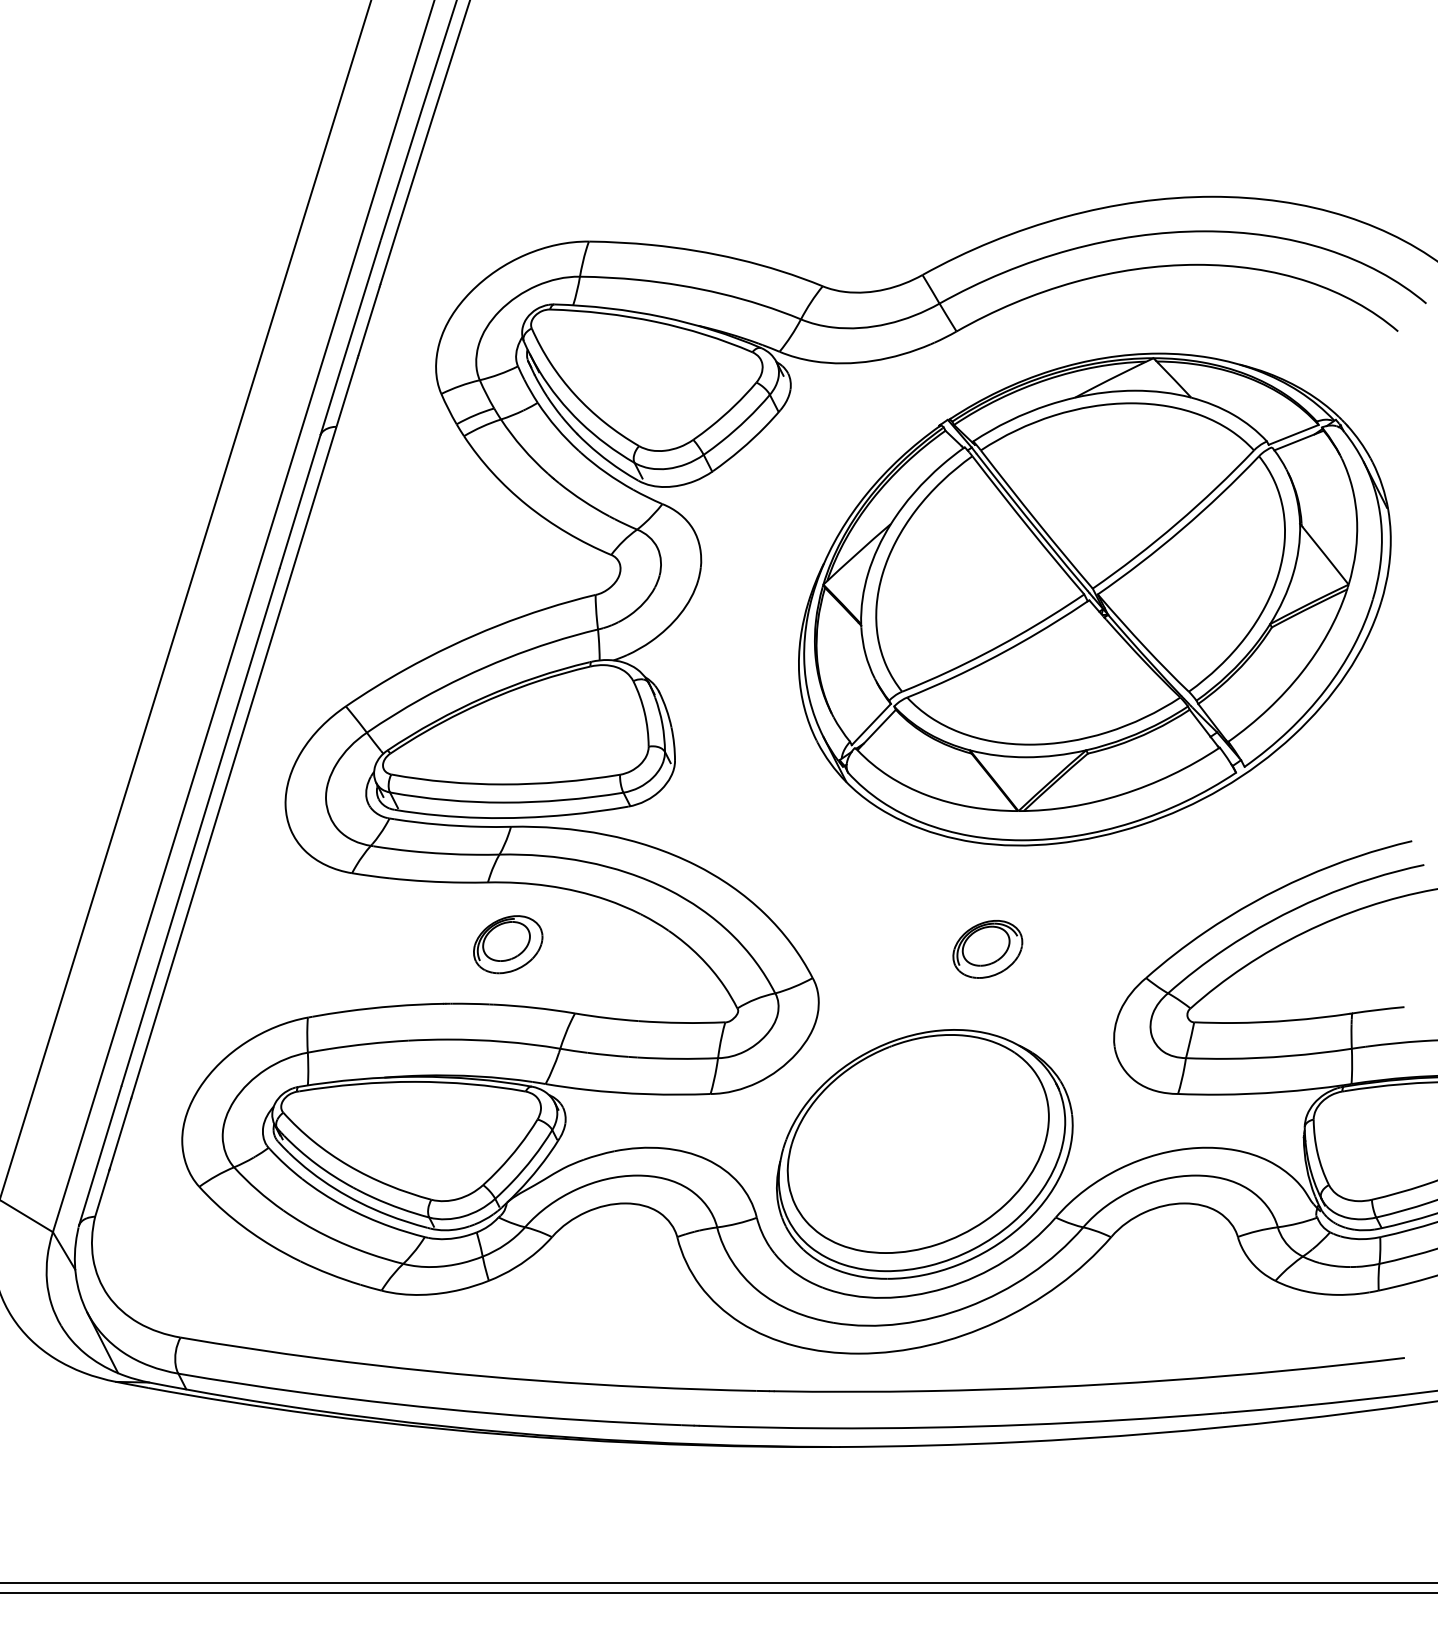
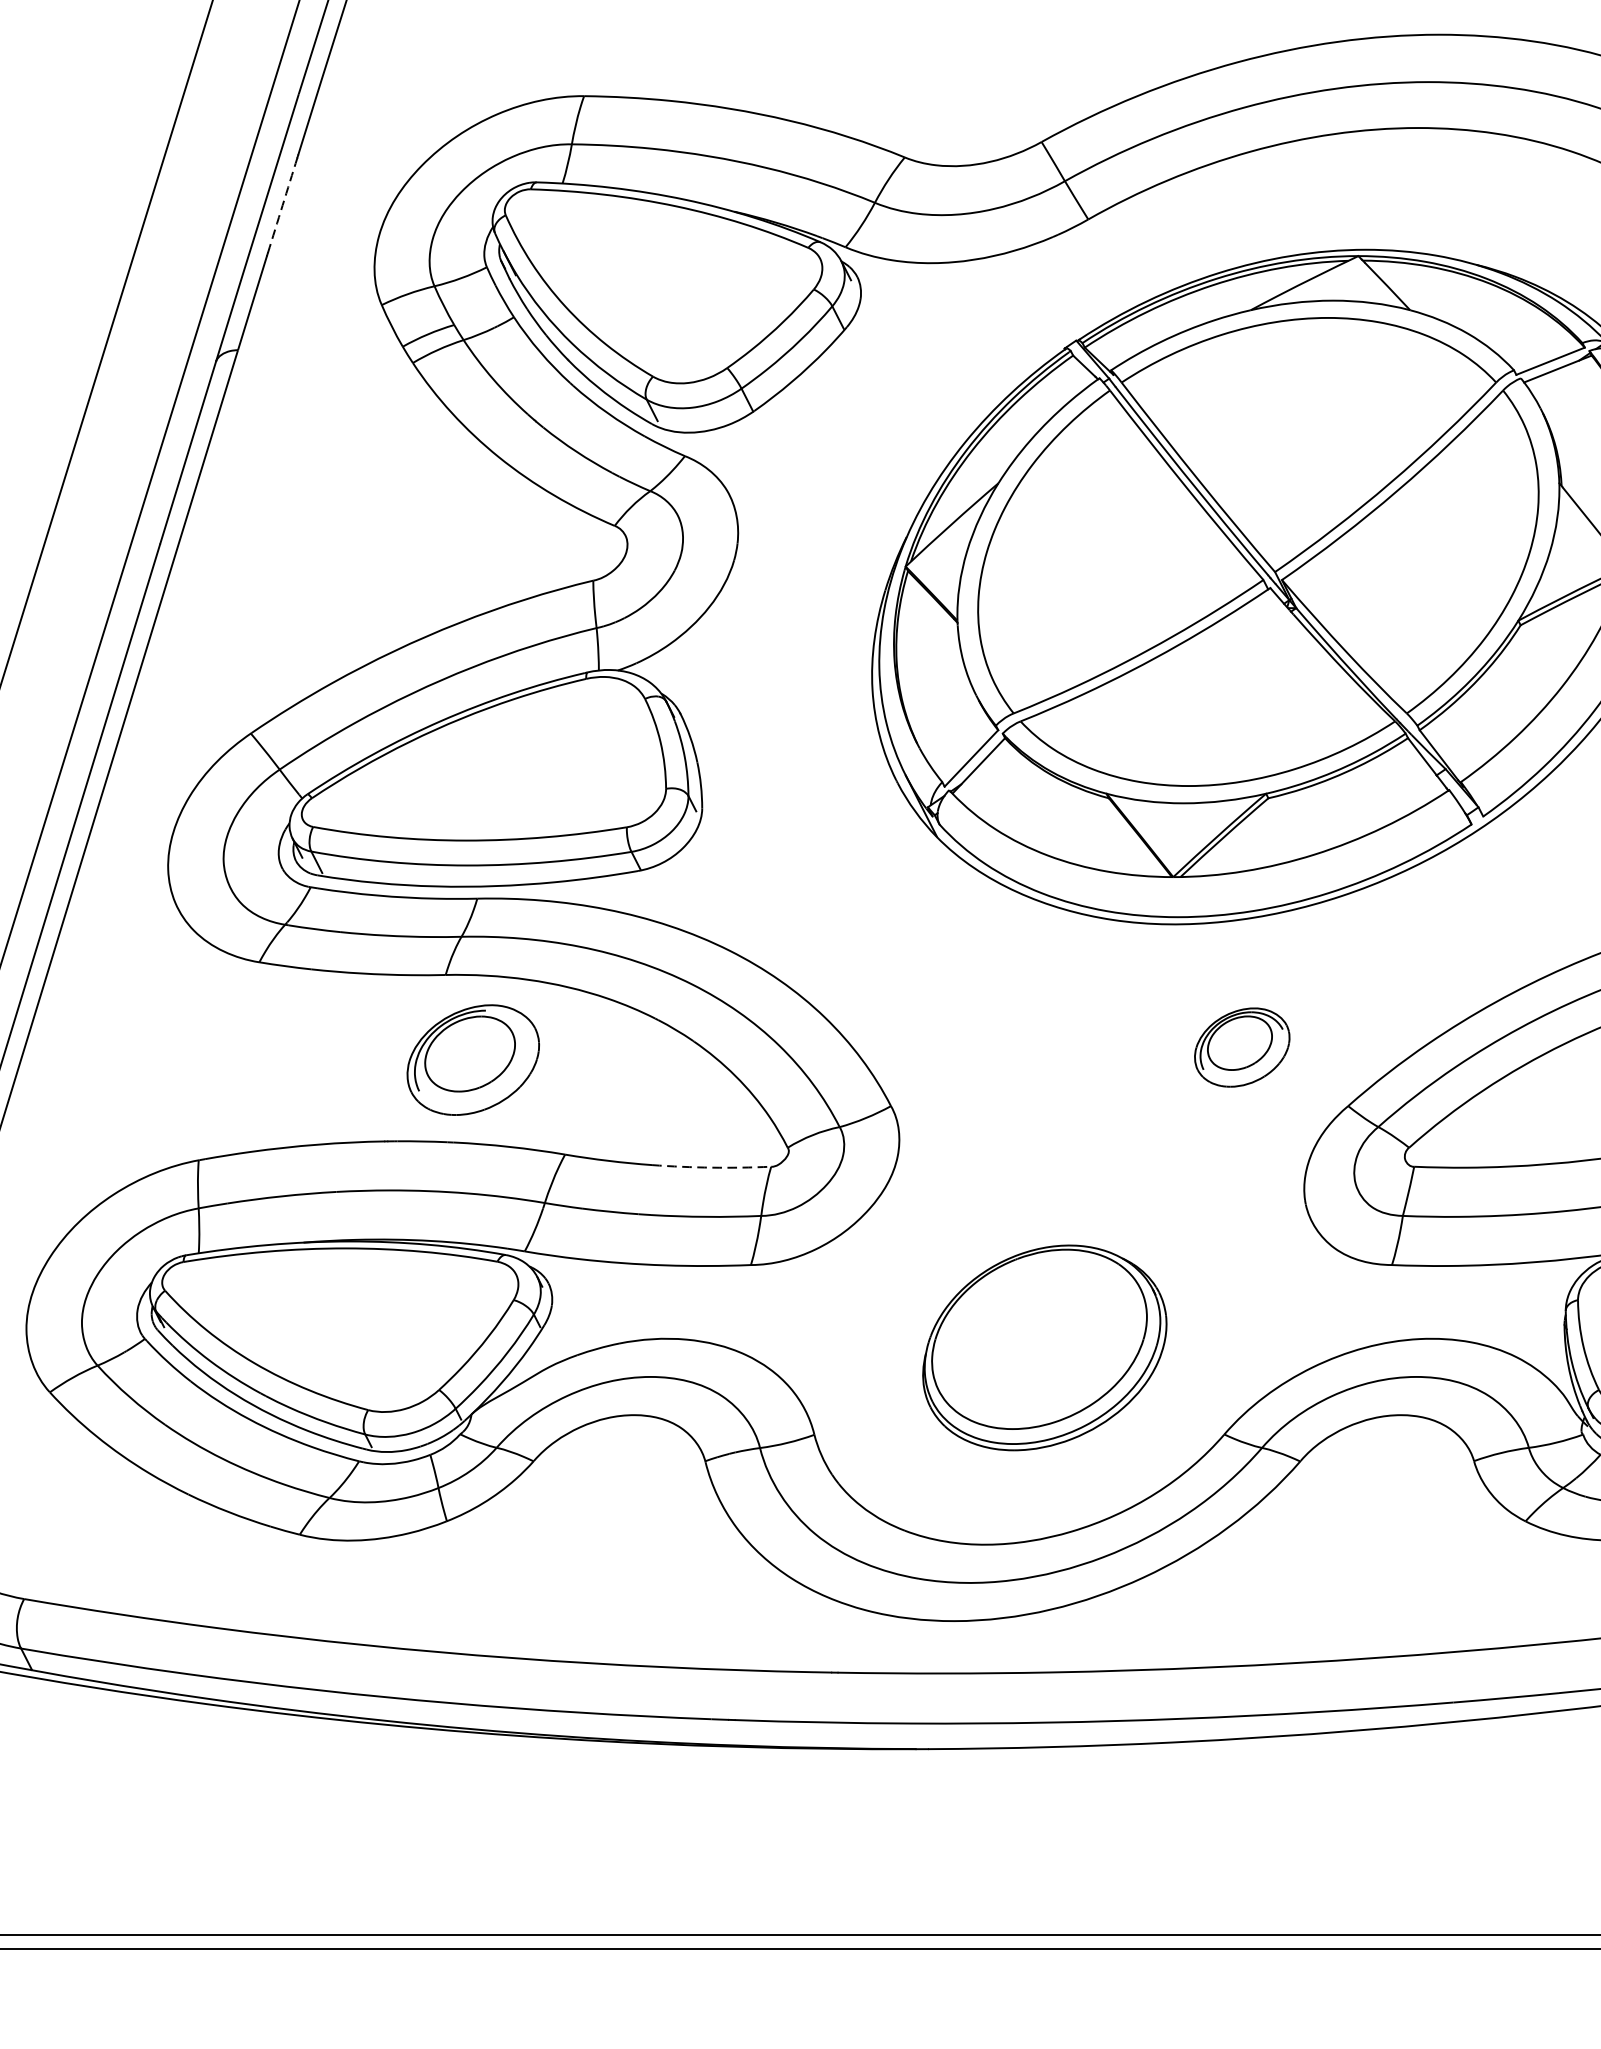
arc: (369, 321) -> (283, 205), solid -> dashed
part: (508, 944) -> (473, 1060), size x1.4
part: (987, 949) -> (1241, 1047), moved
arc: (681, 1022) -> (711, 1167), solid -> dashed
part: (924, 1154) -> (1044, 1348), size x0.6

